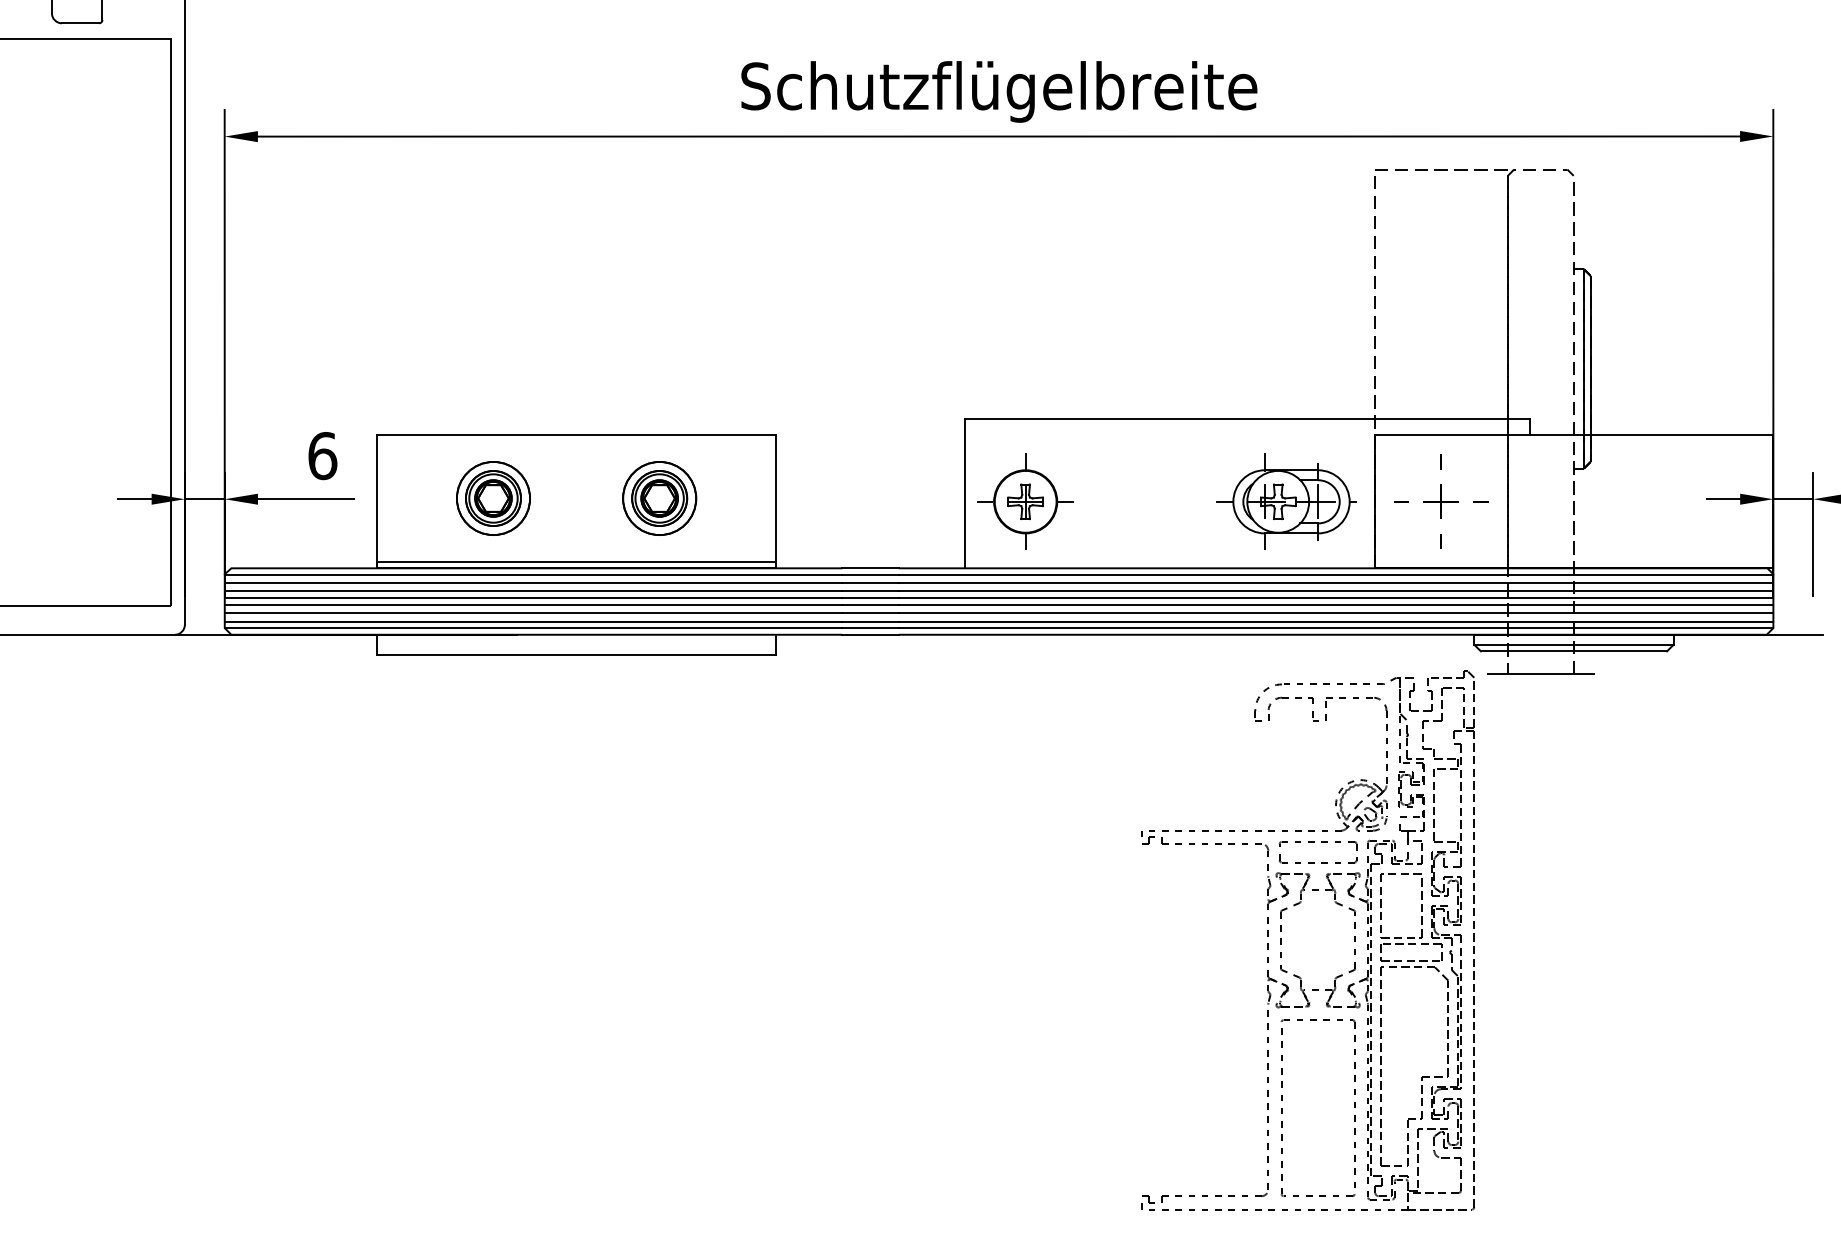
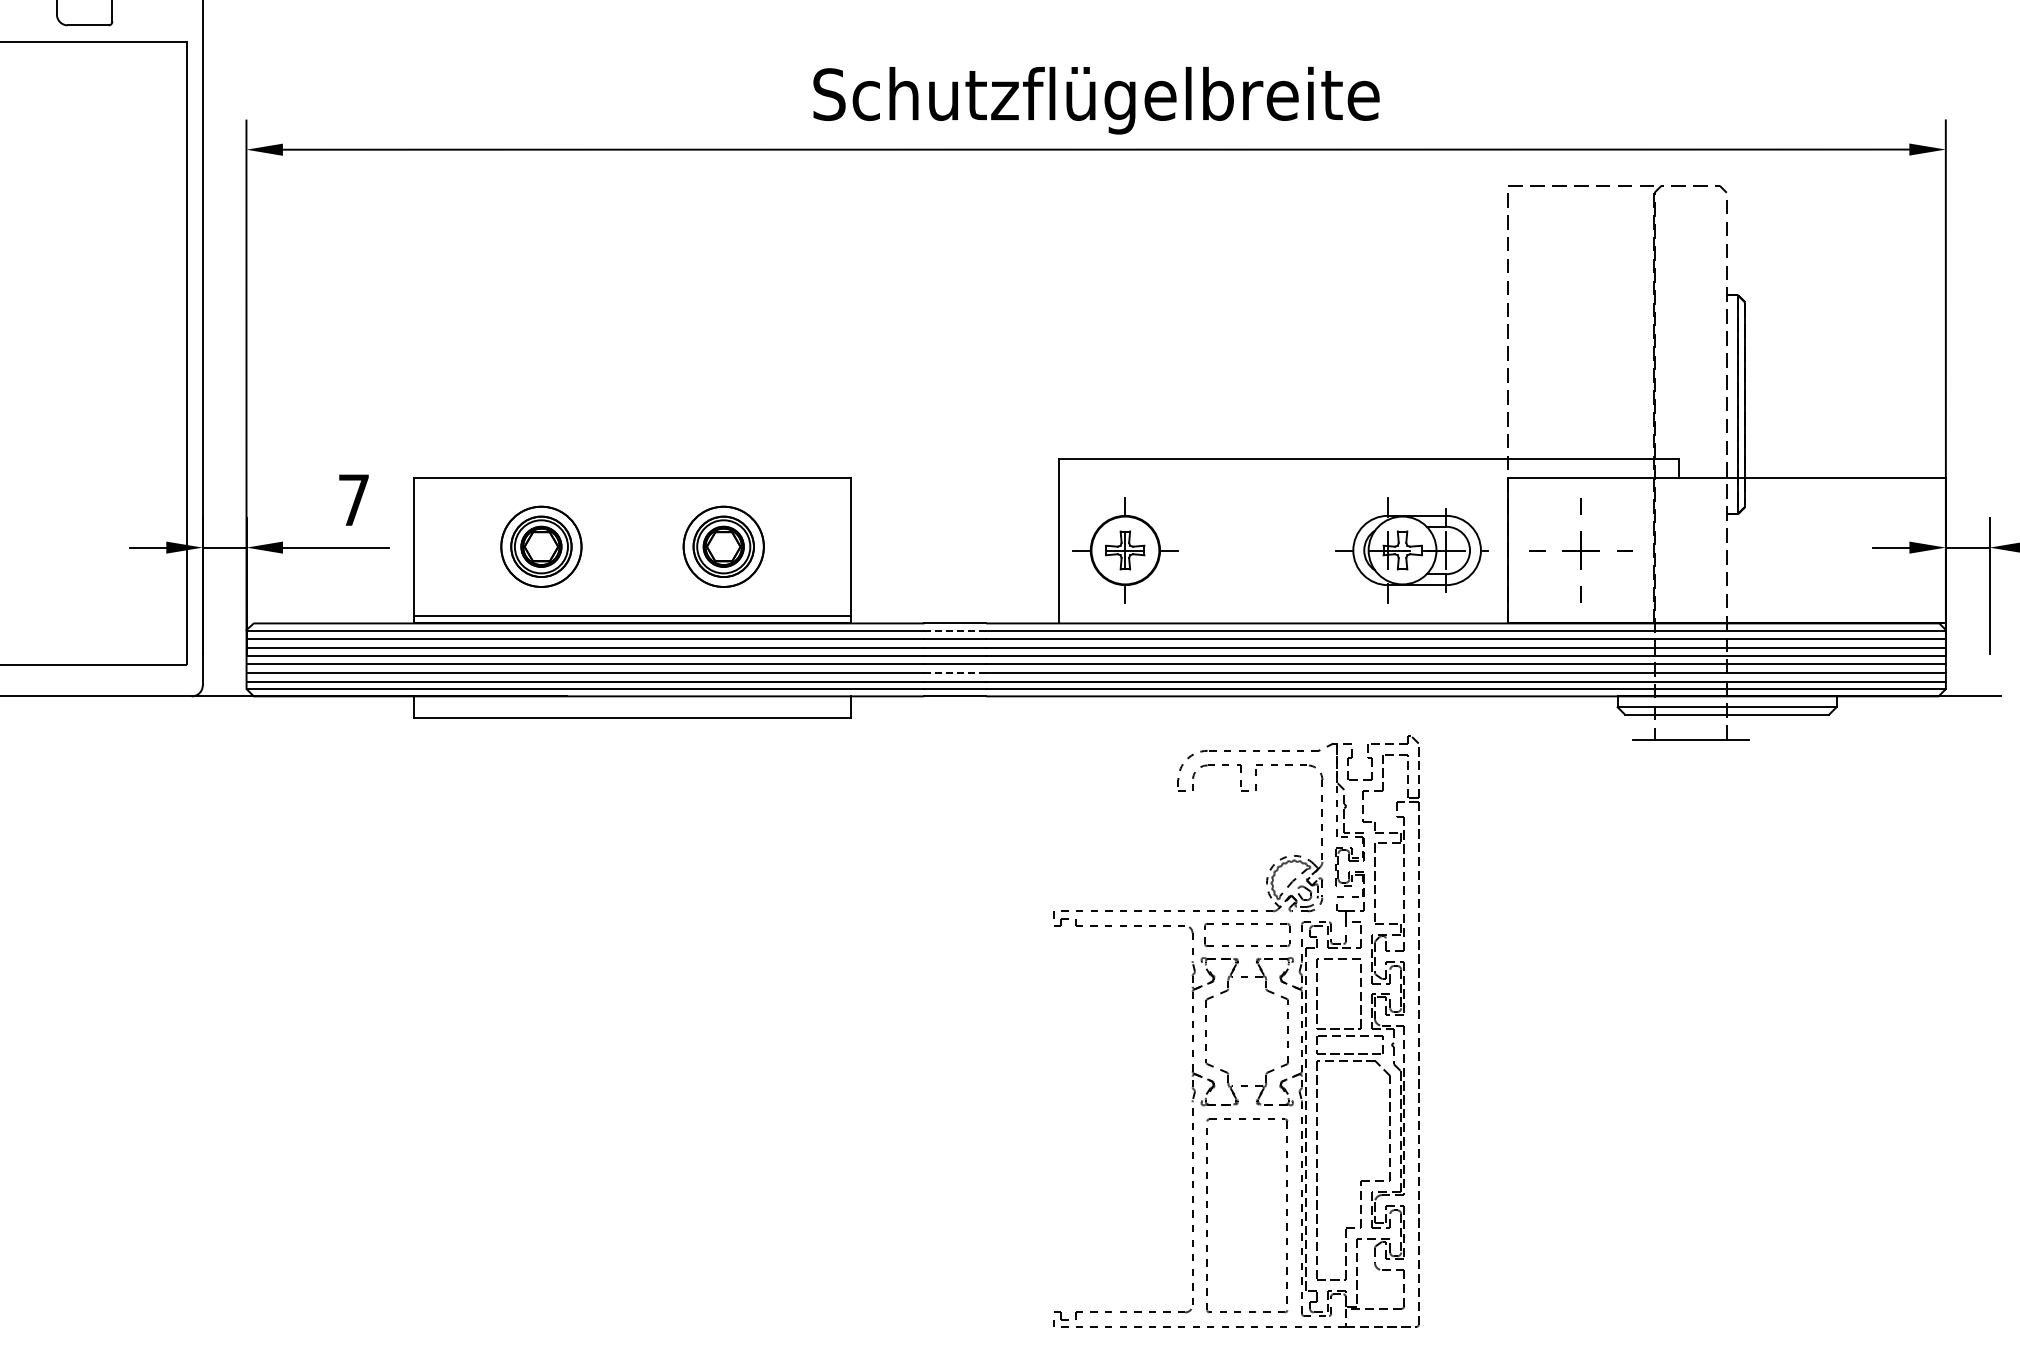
text: (323, 455) -> (354, 499), 6 -> 7
line: (870, 574) -> (955, 630), solid -> dashed
line: (870, 613) -> (955, 672), solid -> dashed
part: (1280, 940) -> (1206, 1031), moved

